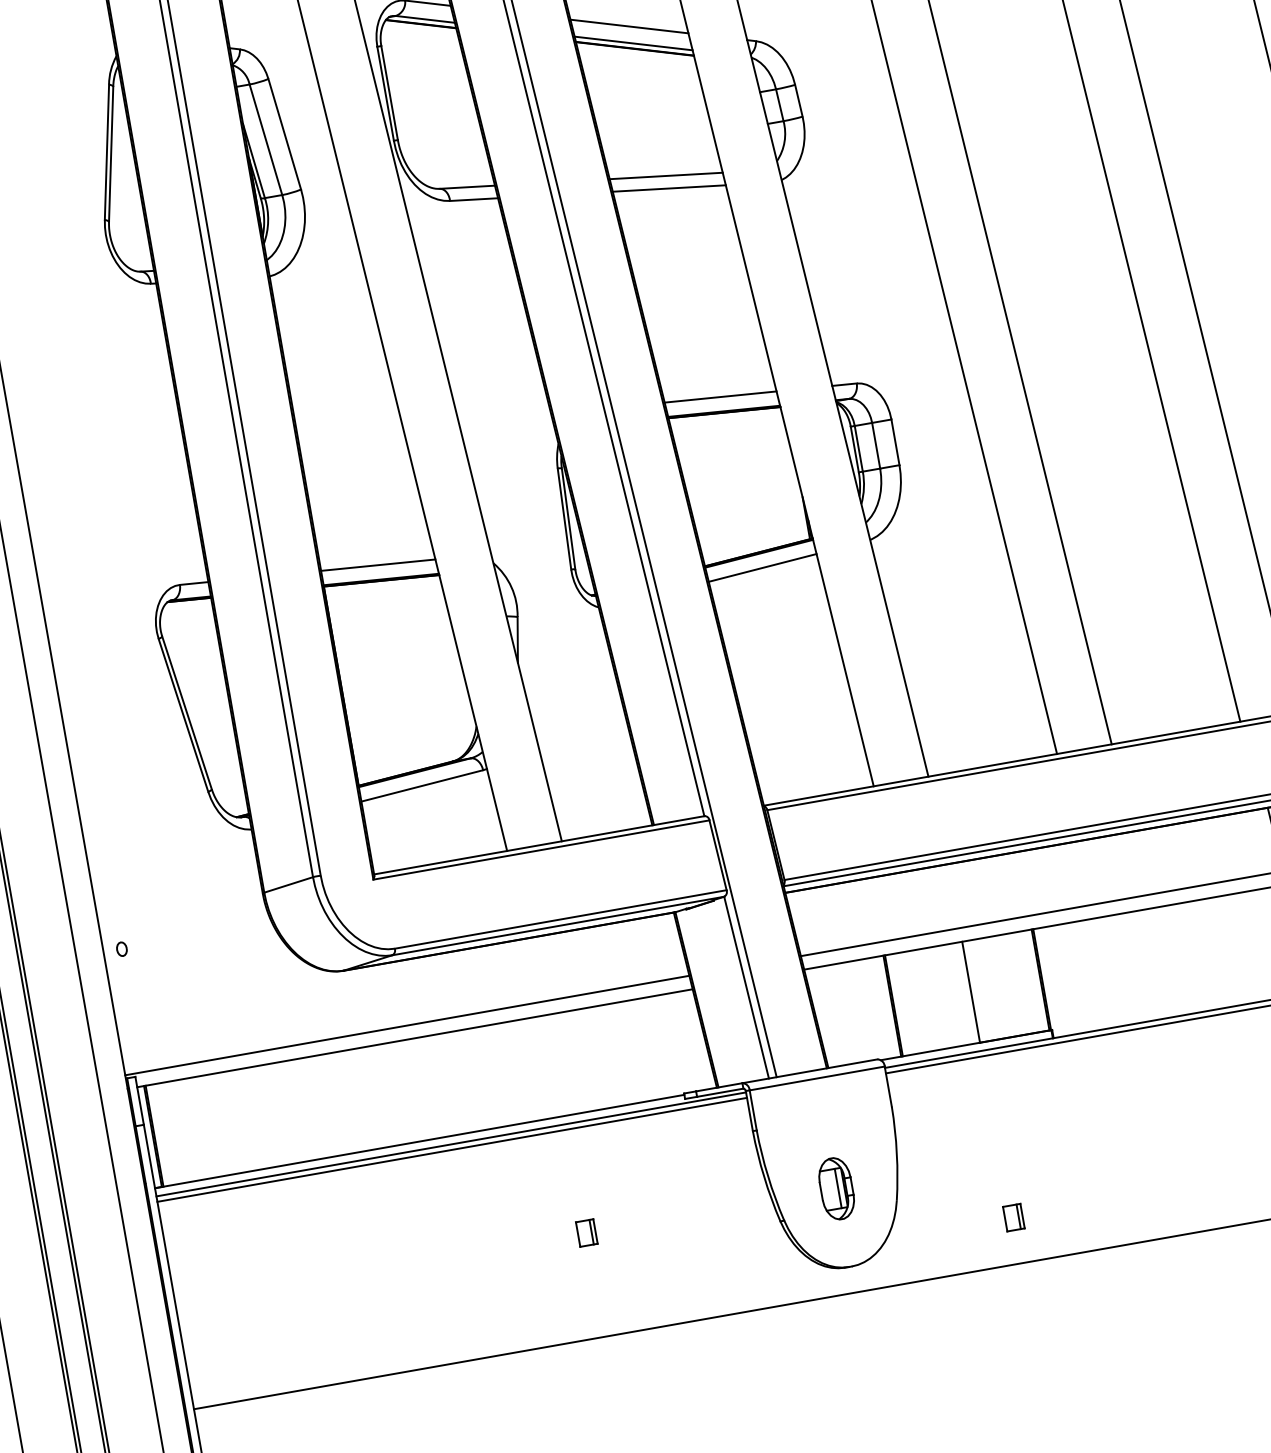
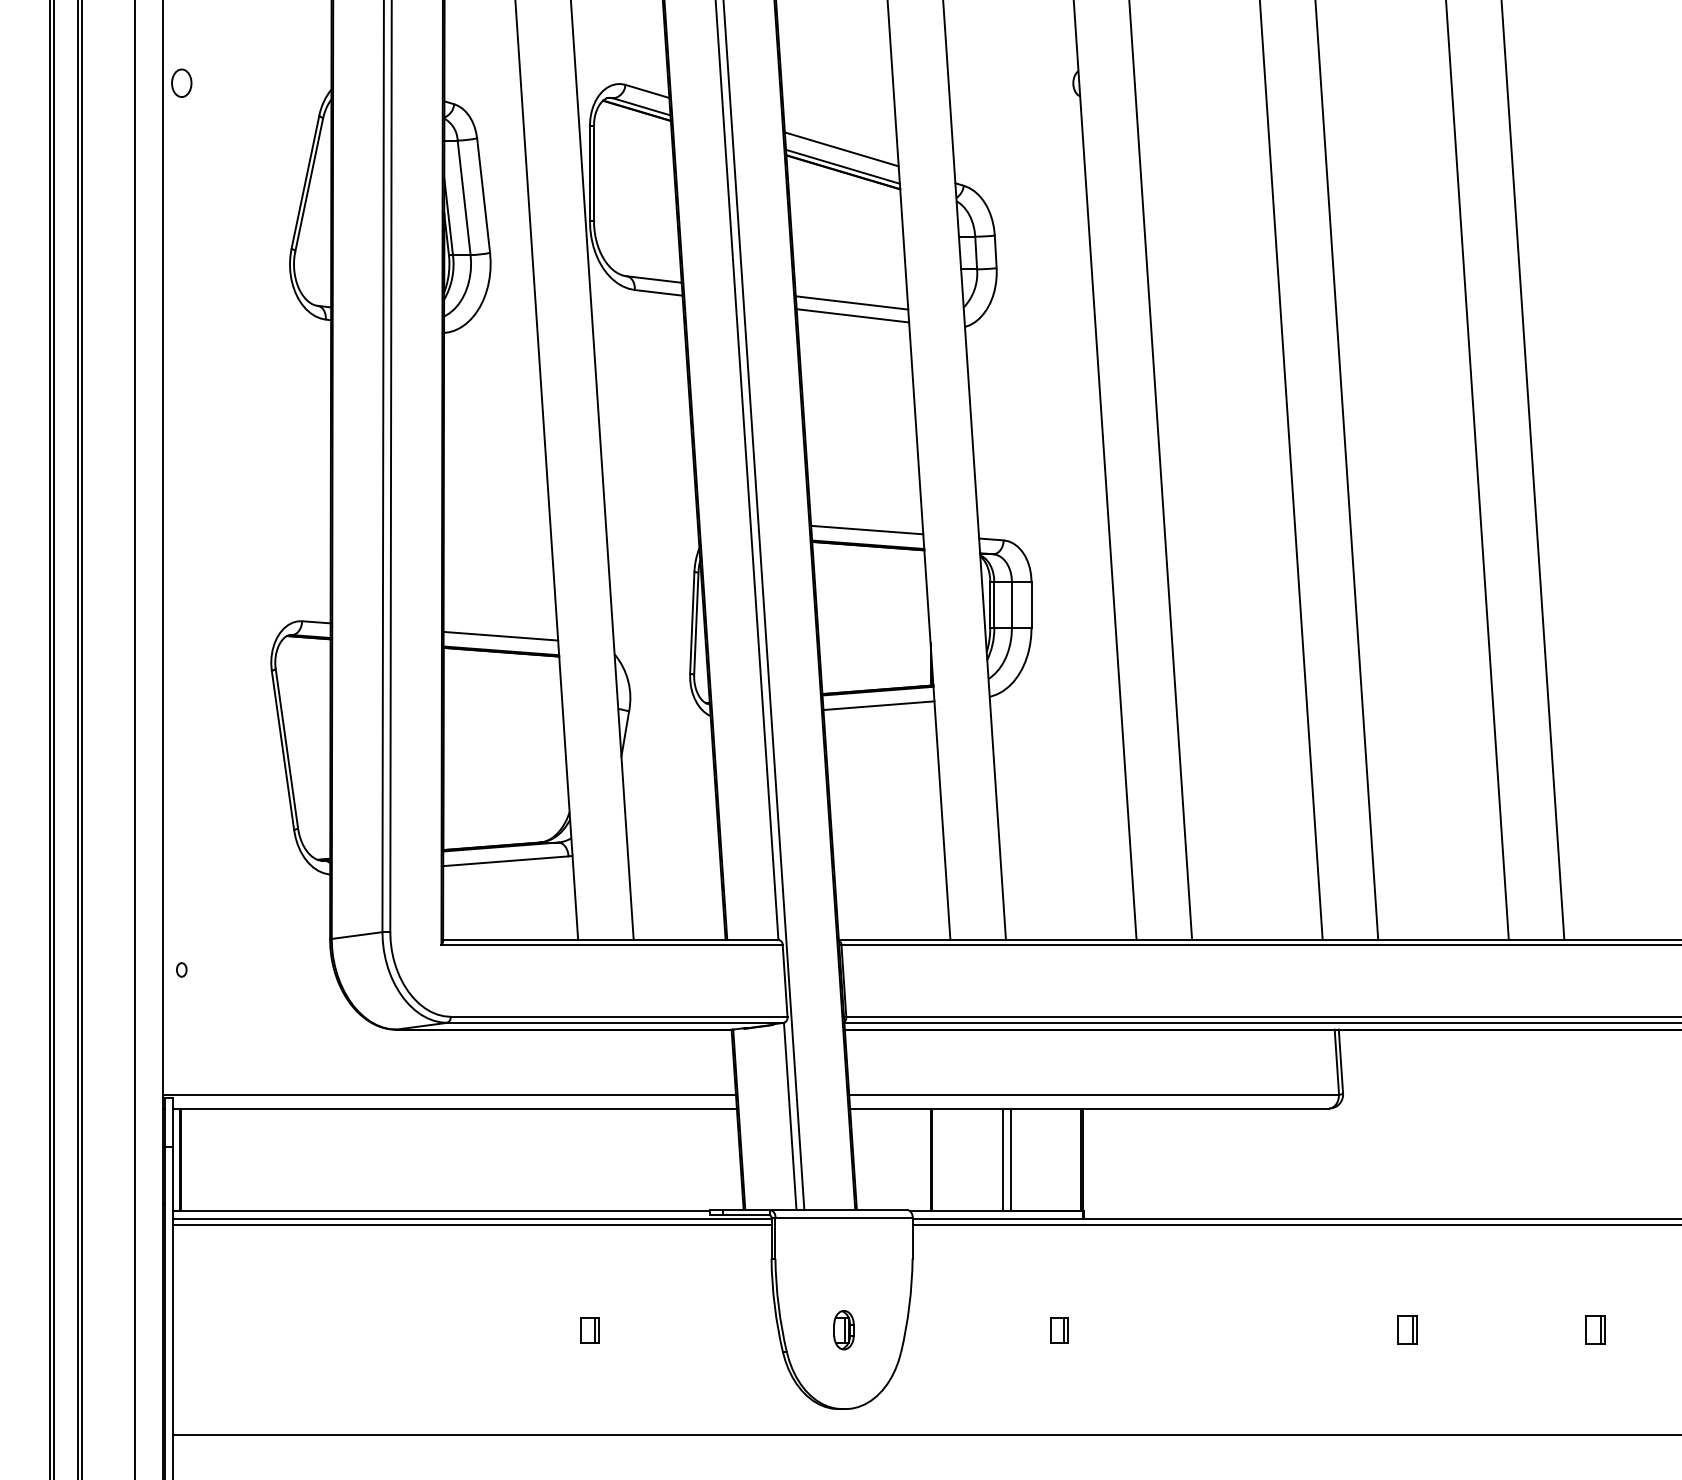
line: (963, 993) -> (1002, 1159), added
part: (836, 1189) -> (843, 1330), size x0.62
part: (1013, 1217) -> (1059, 1330), moved

